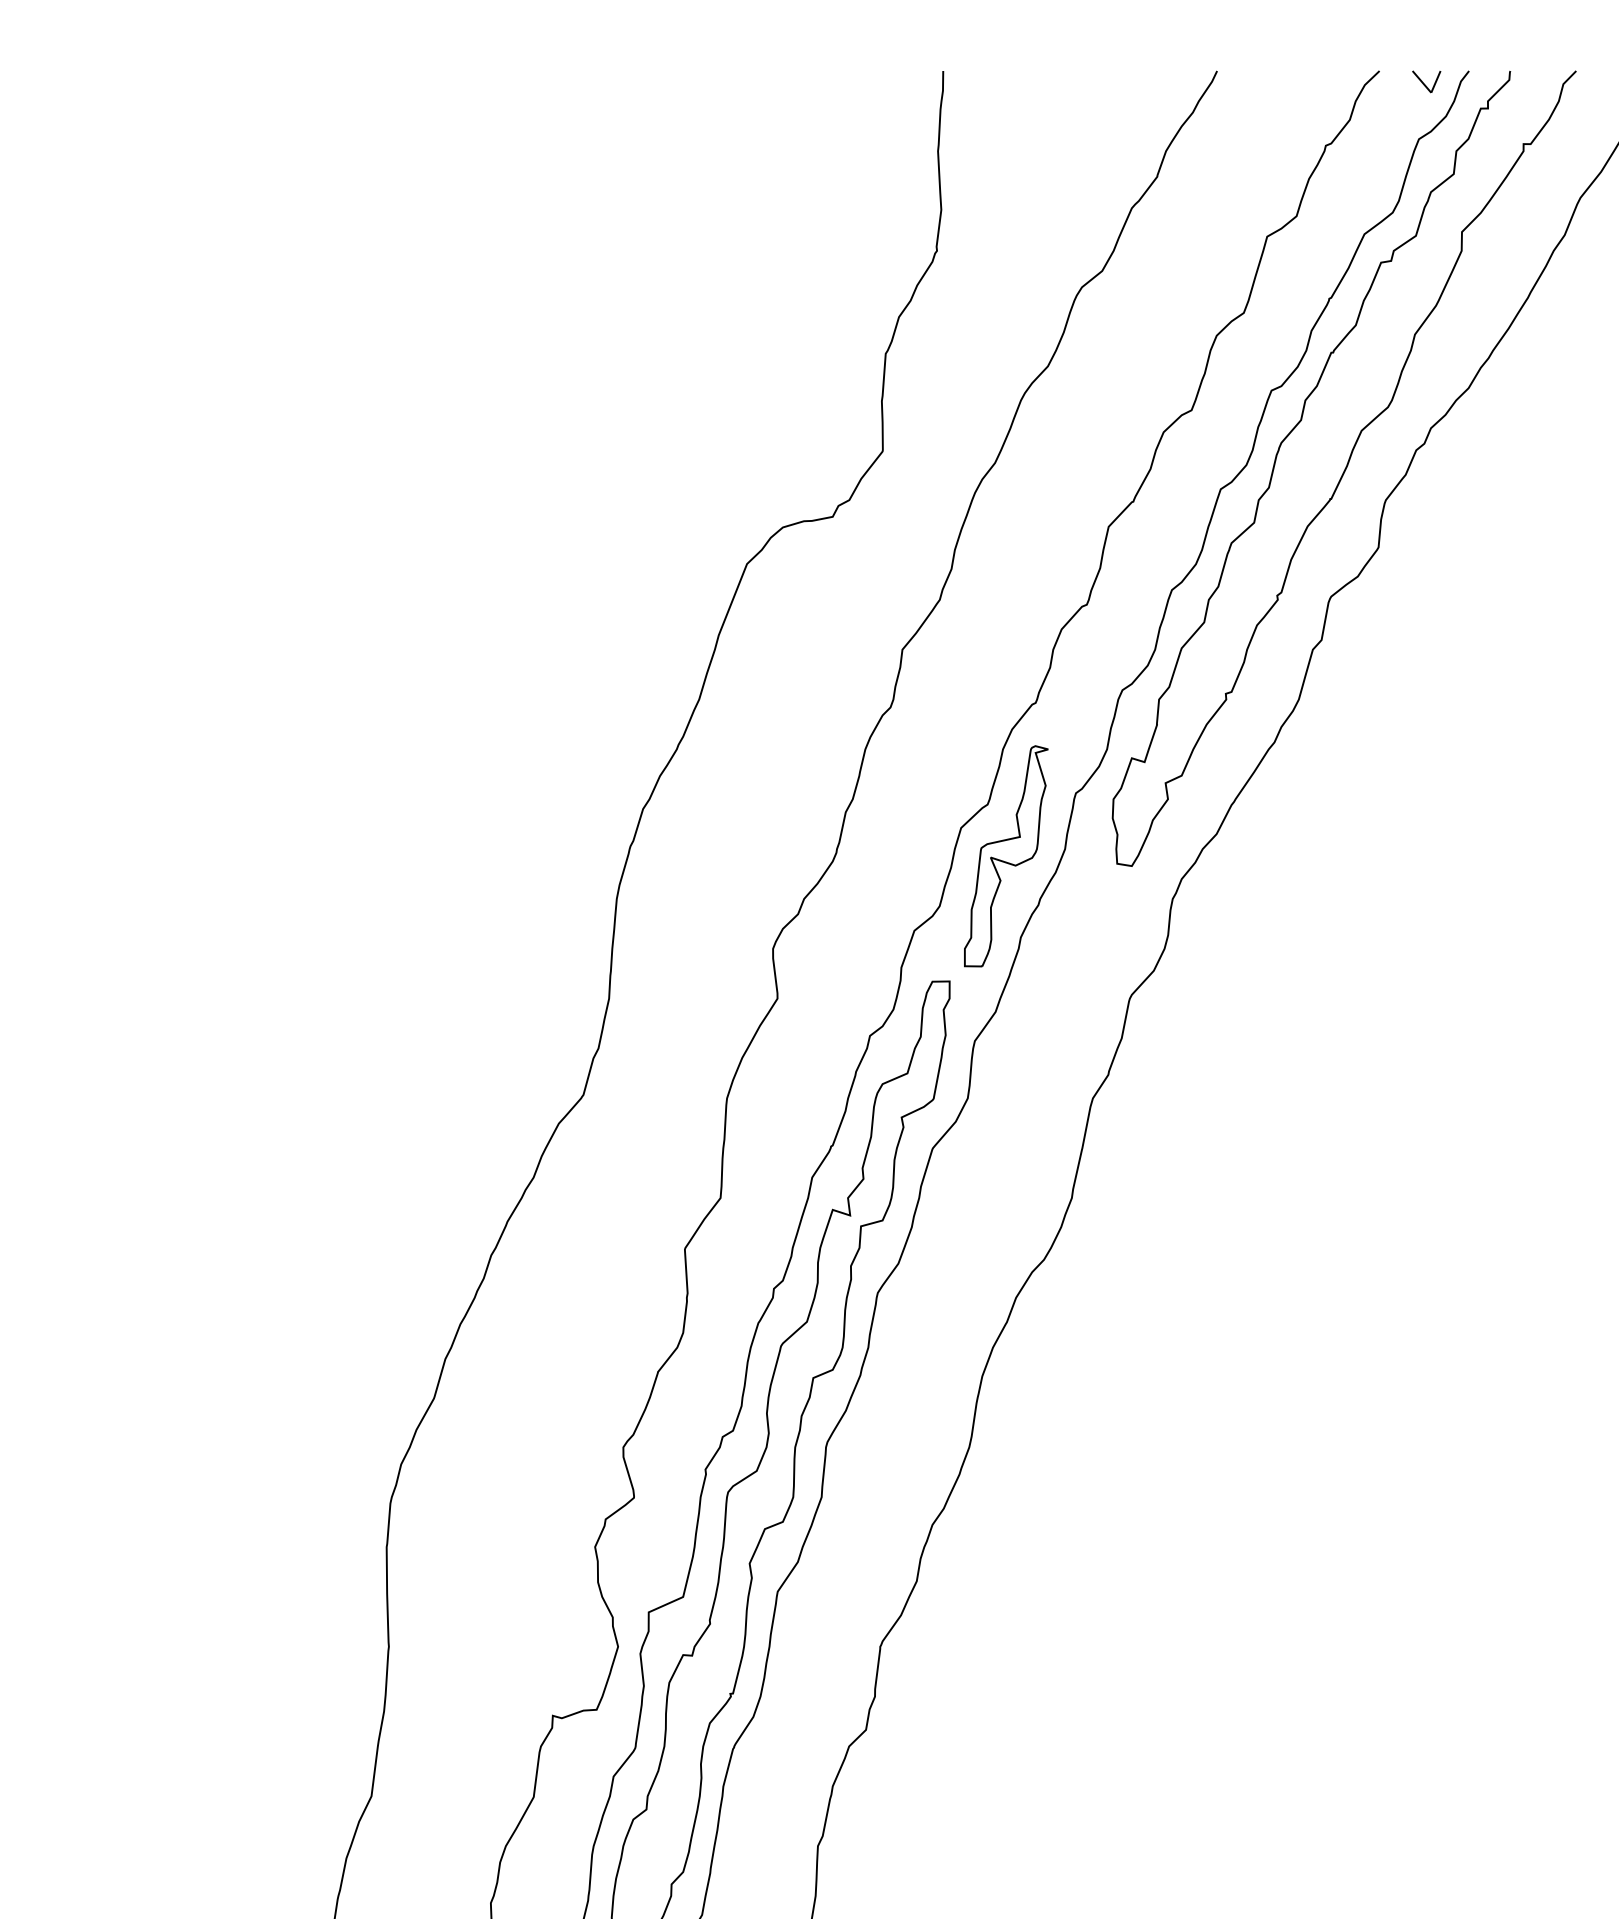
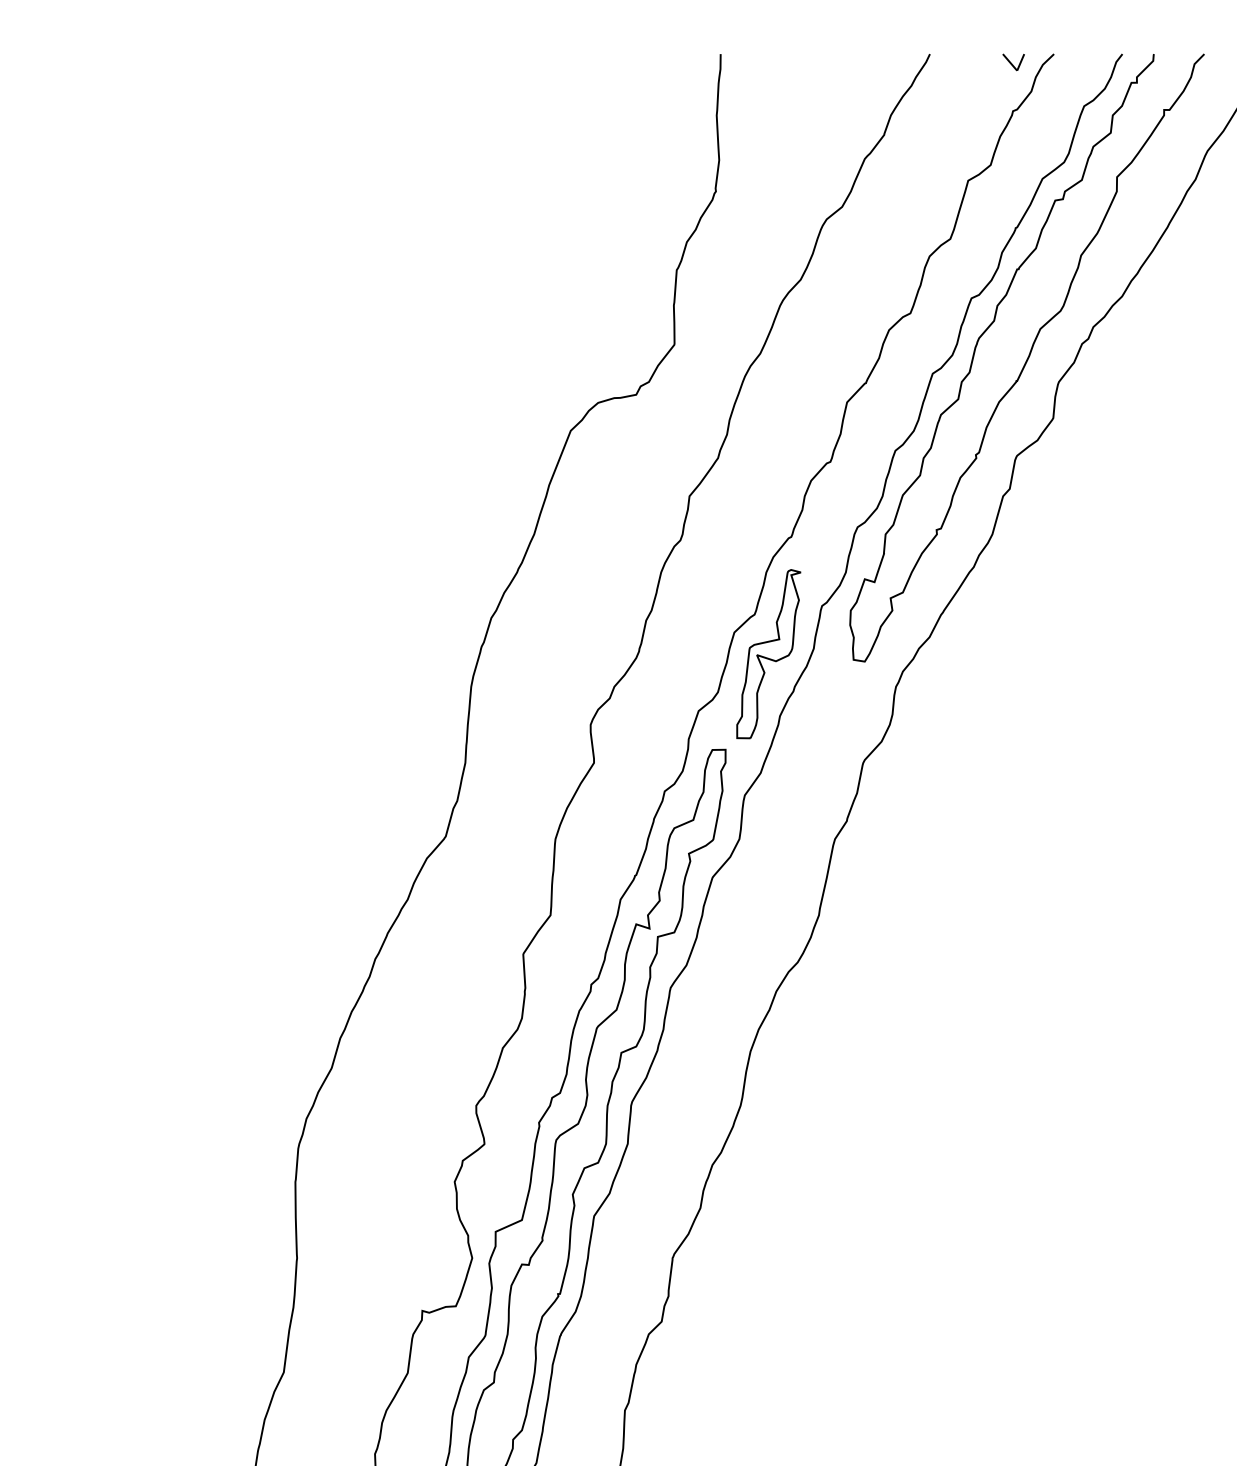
part: (1426, 81) -> (1013, 62), moved

